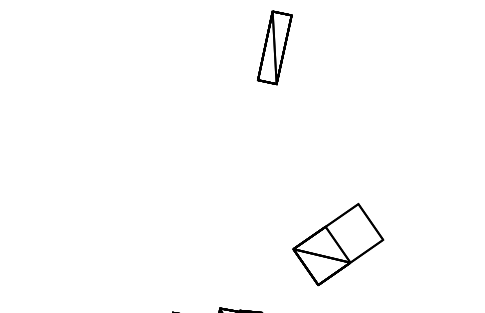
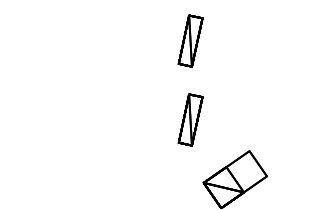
part: (274, 159) -> (190, 119), added

